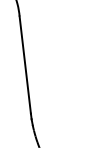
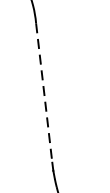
line: (25, 65) -> (44, 93), solid -> dashed

